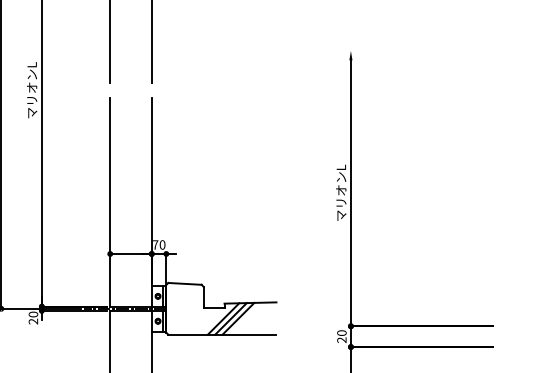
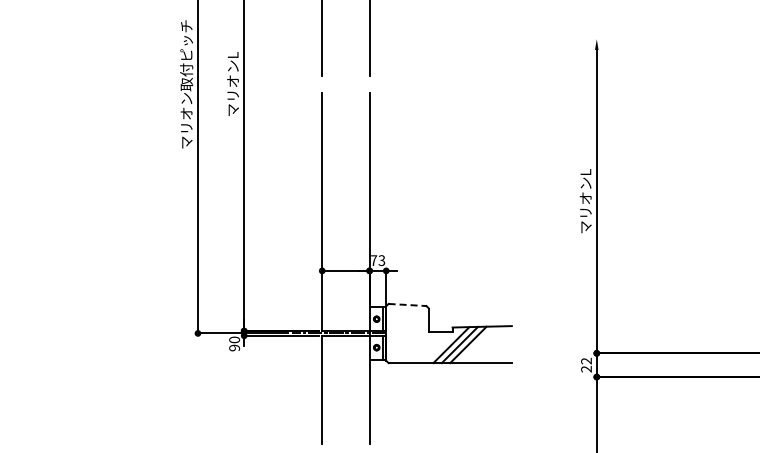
text: (162, 244) -> (381, 260), 70 -> 73
line: (185, 284) -> (407, 305), solid -> dashed
text: (34, 321) -> (235, 347), 20 -> 90
text: (341, 332) -> (586, 360), 20 -> 22

